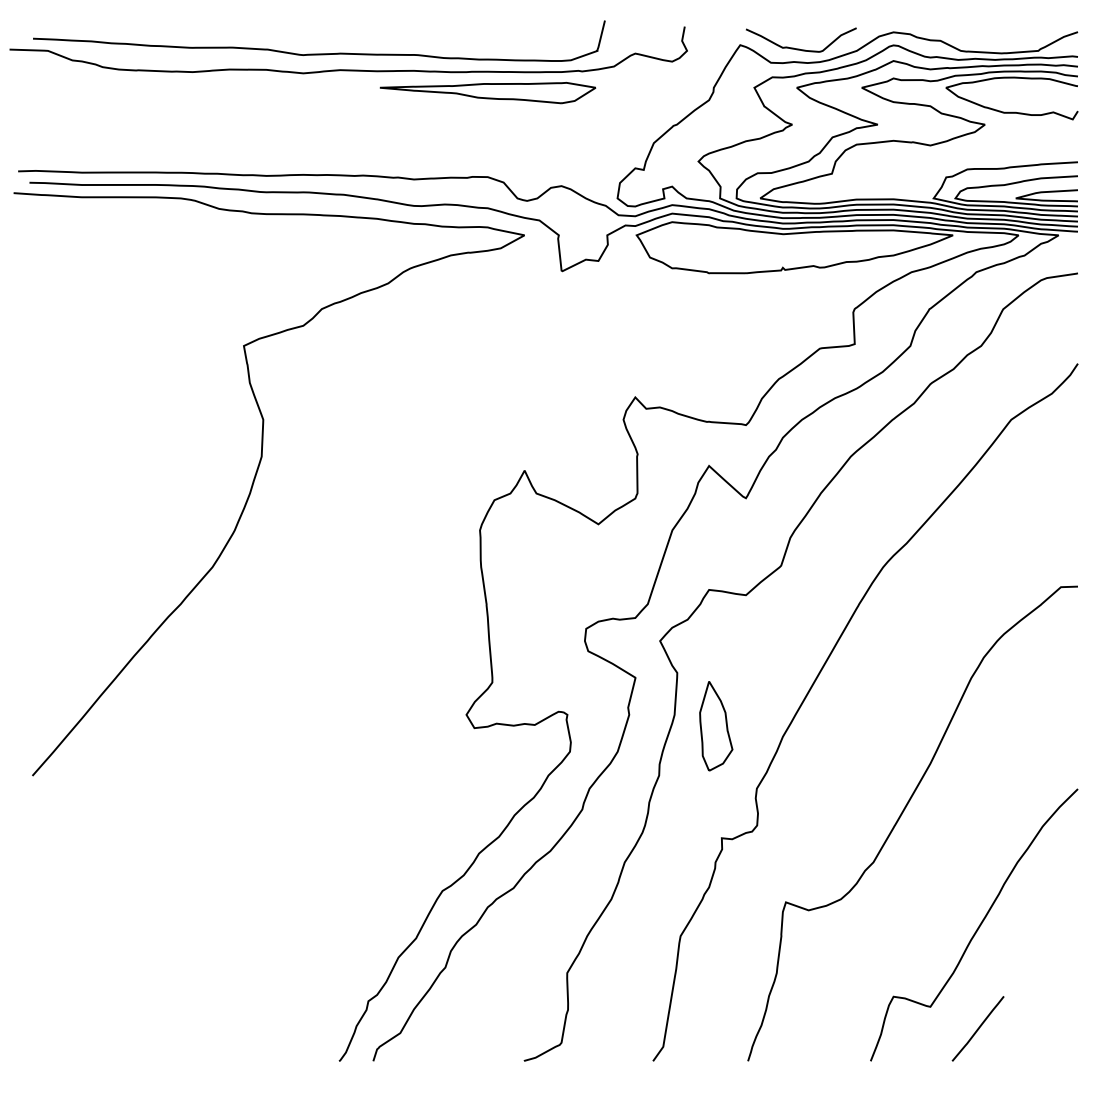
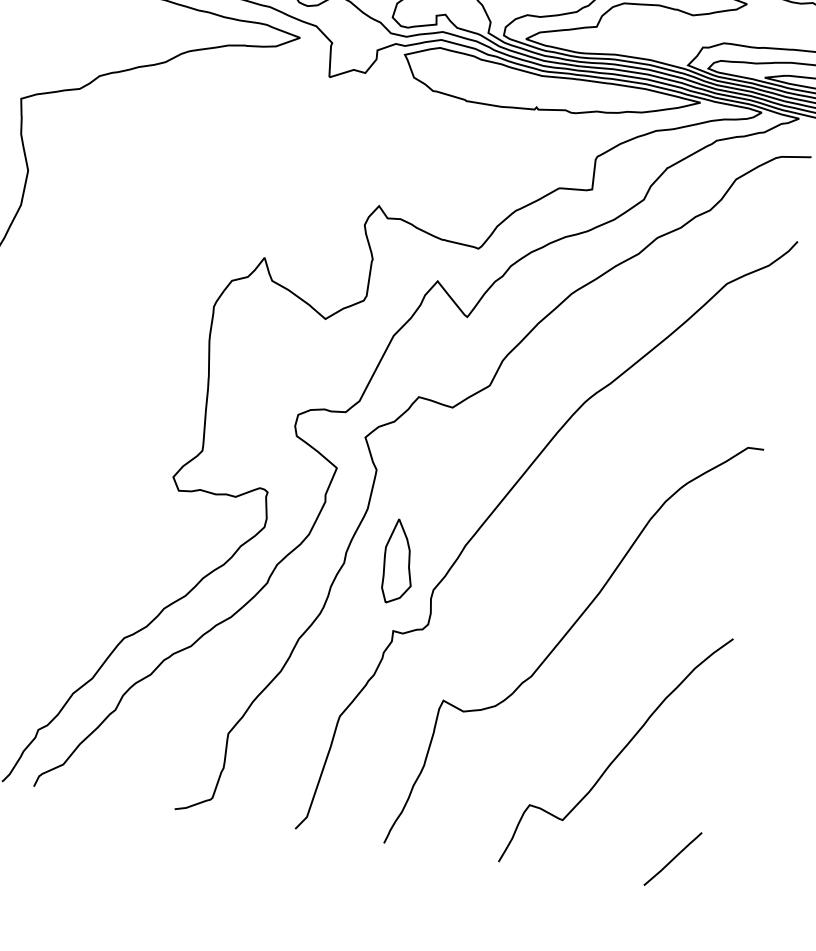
part: (716, 726) -> (399, 562), moved
line: (977, 1028) -> (672, 858), moved

